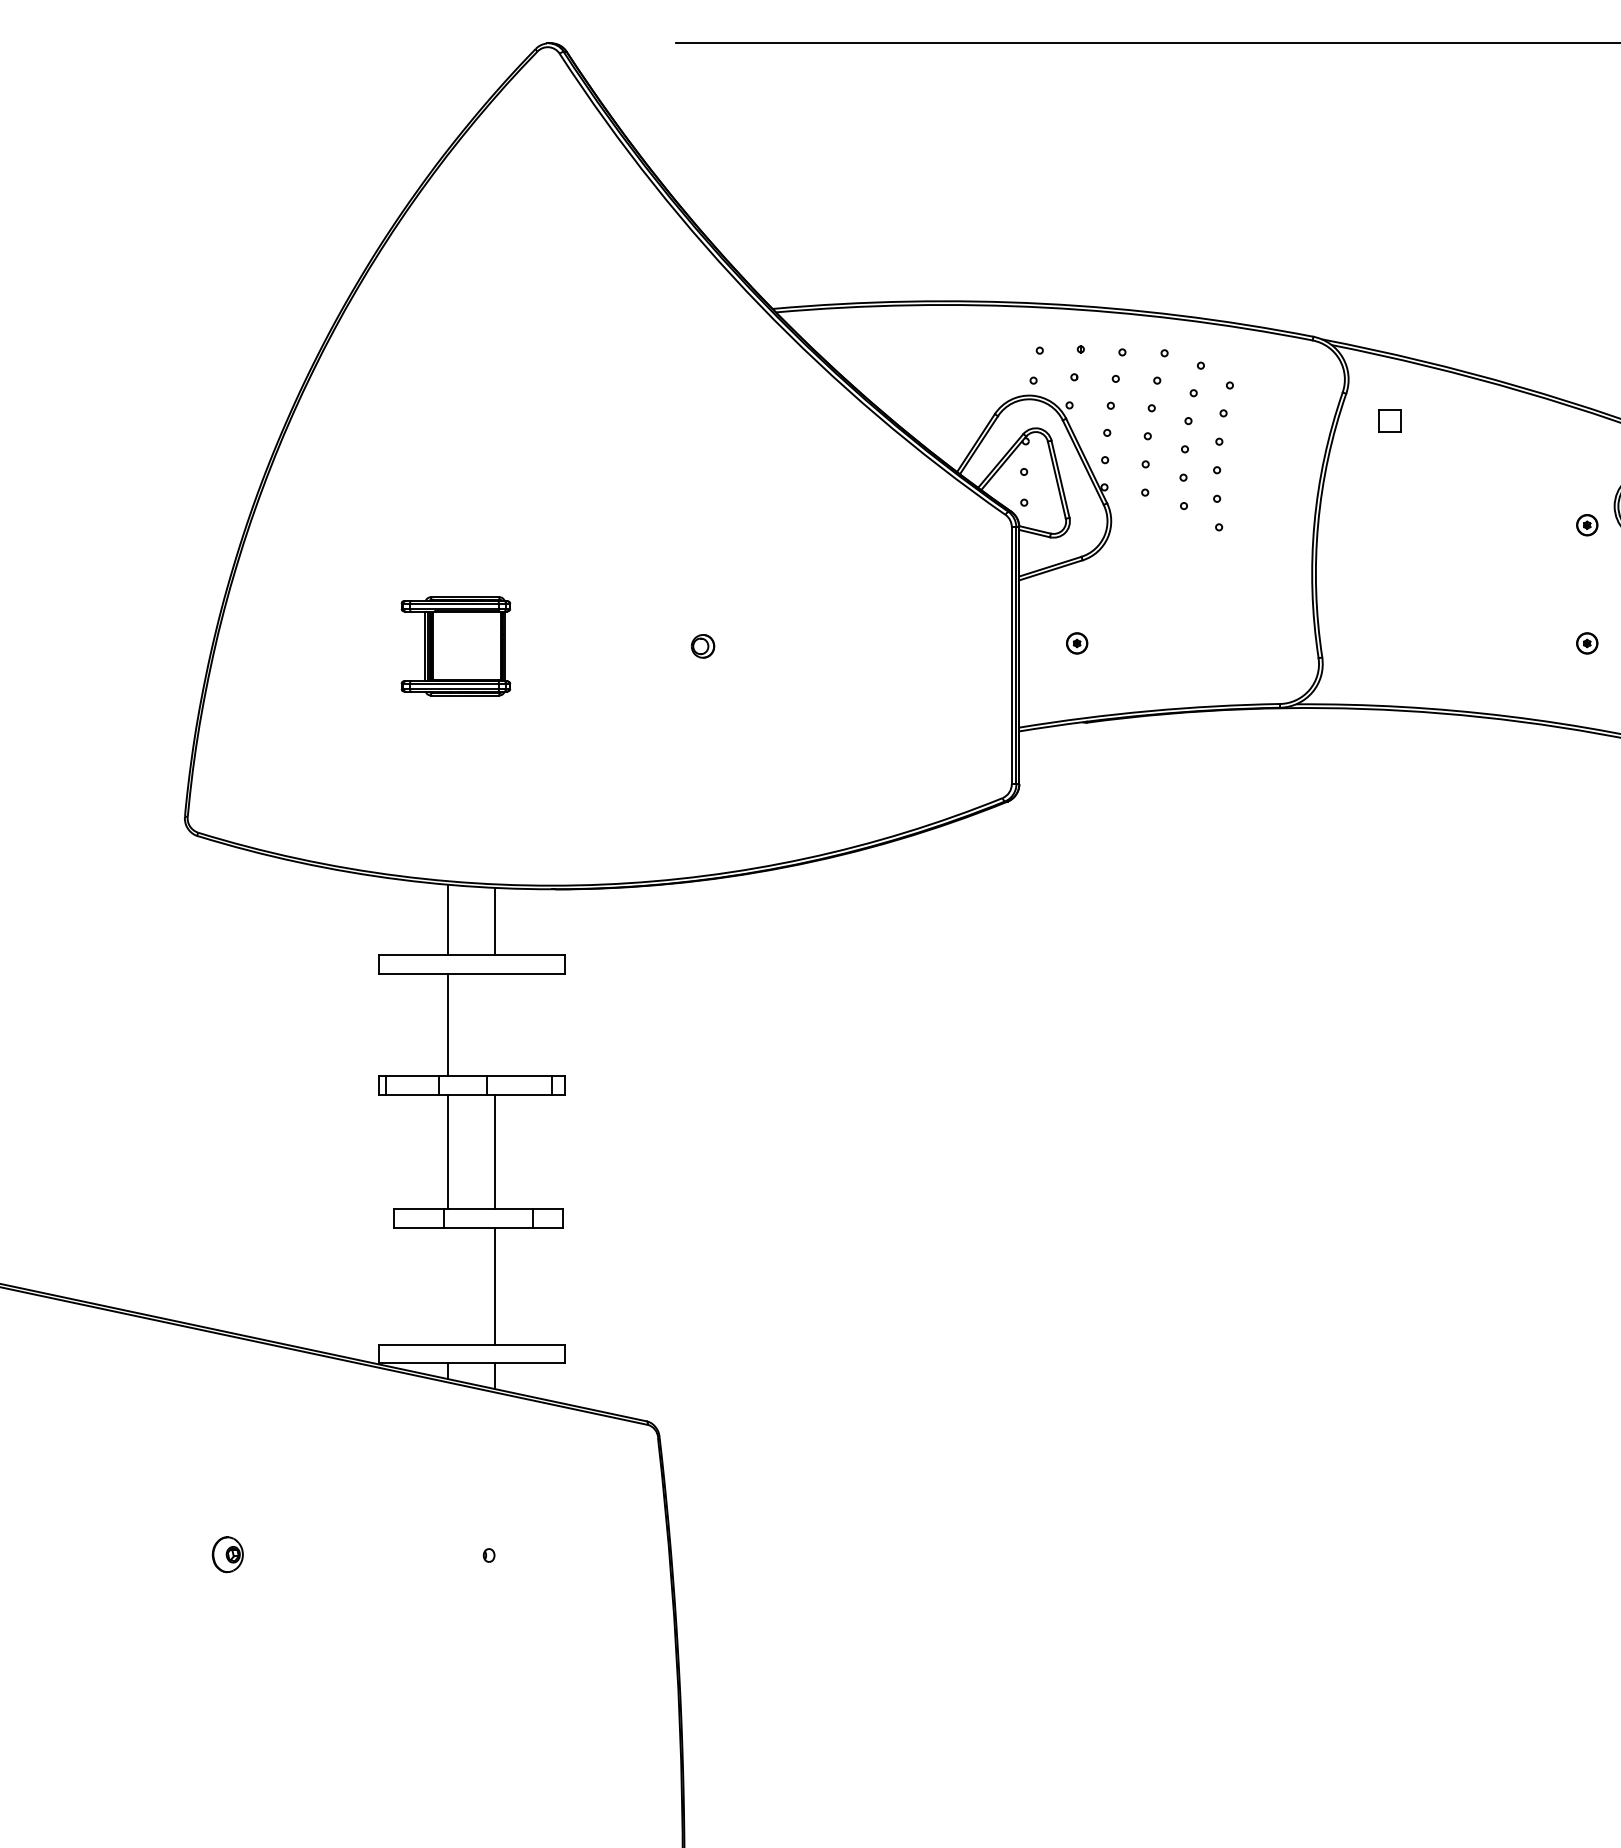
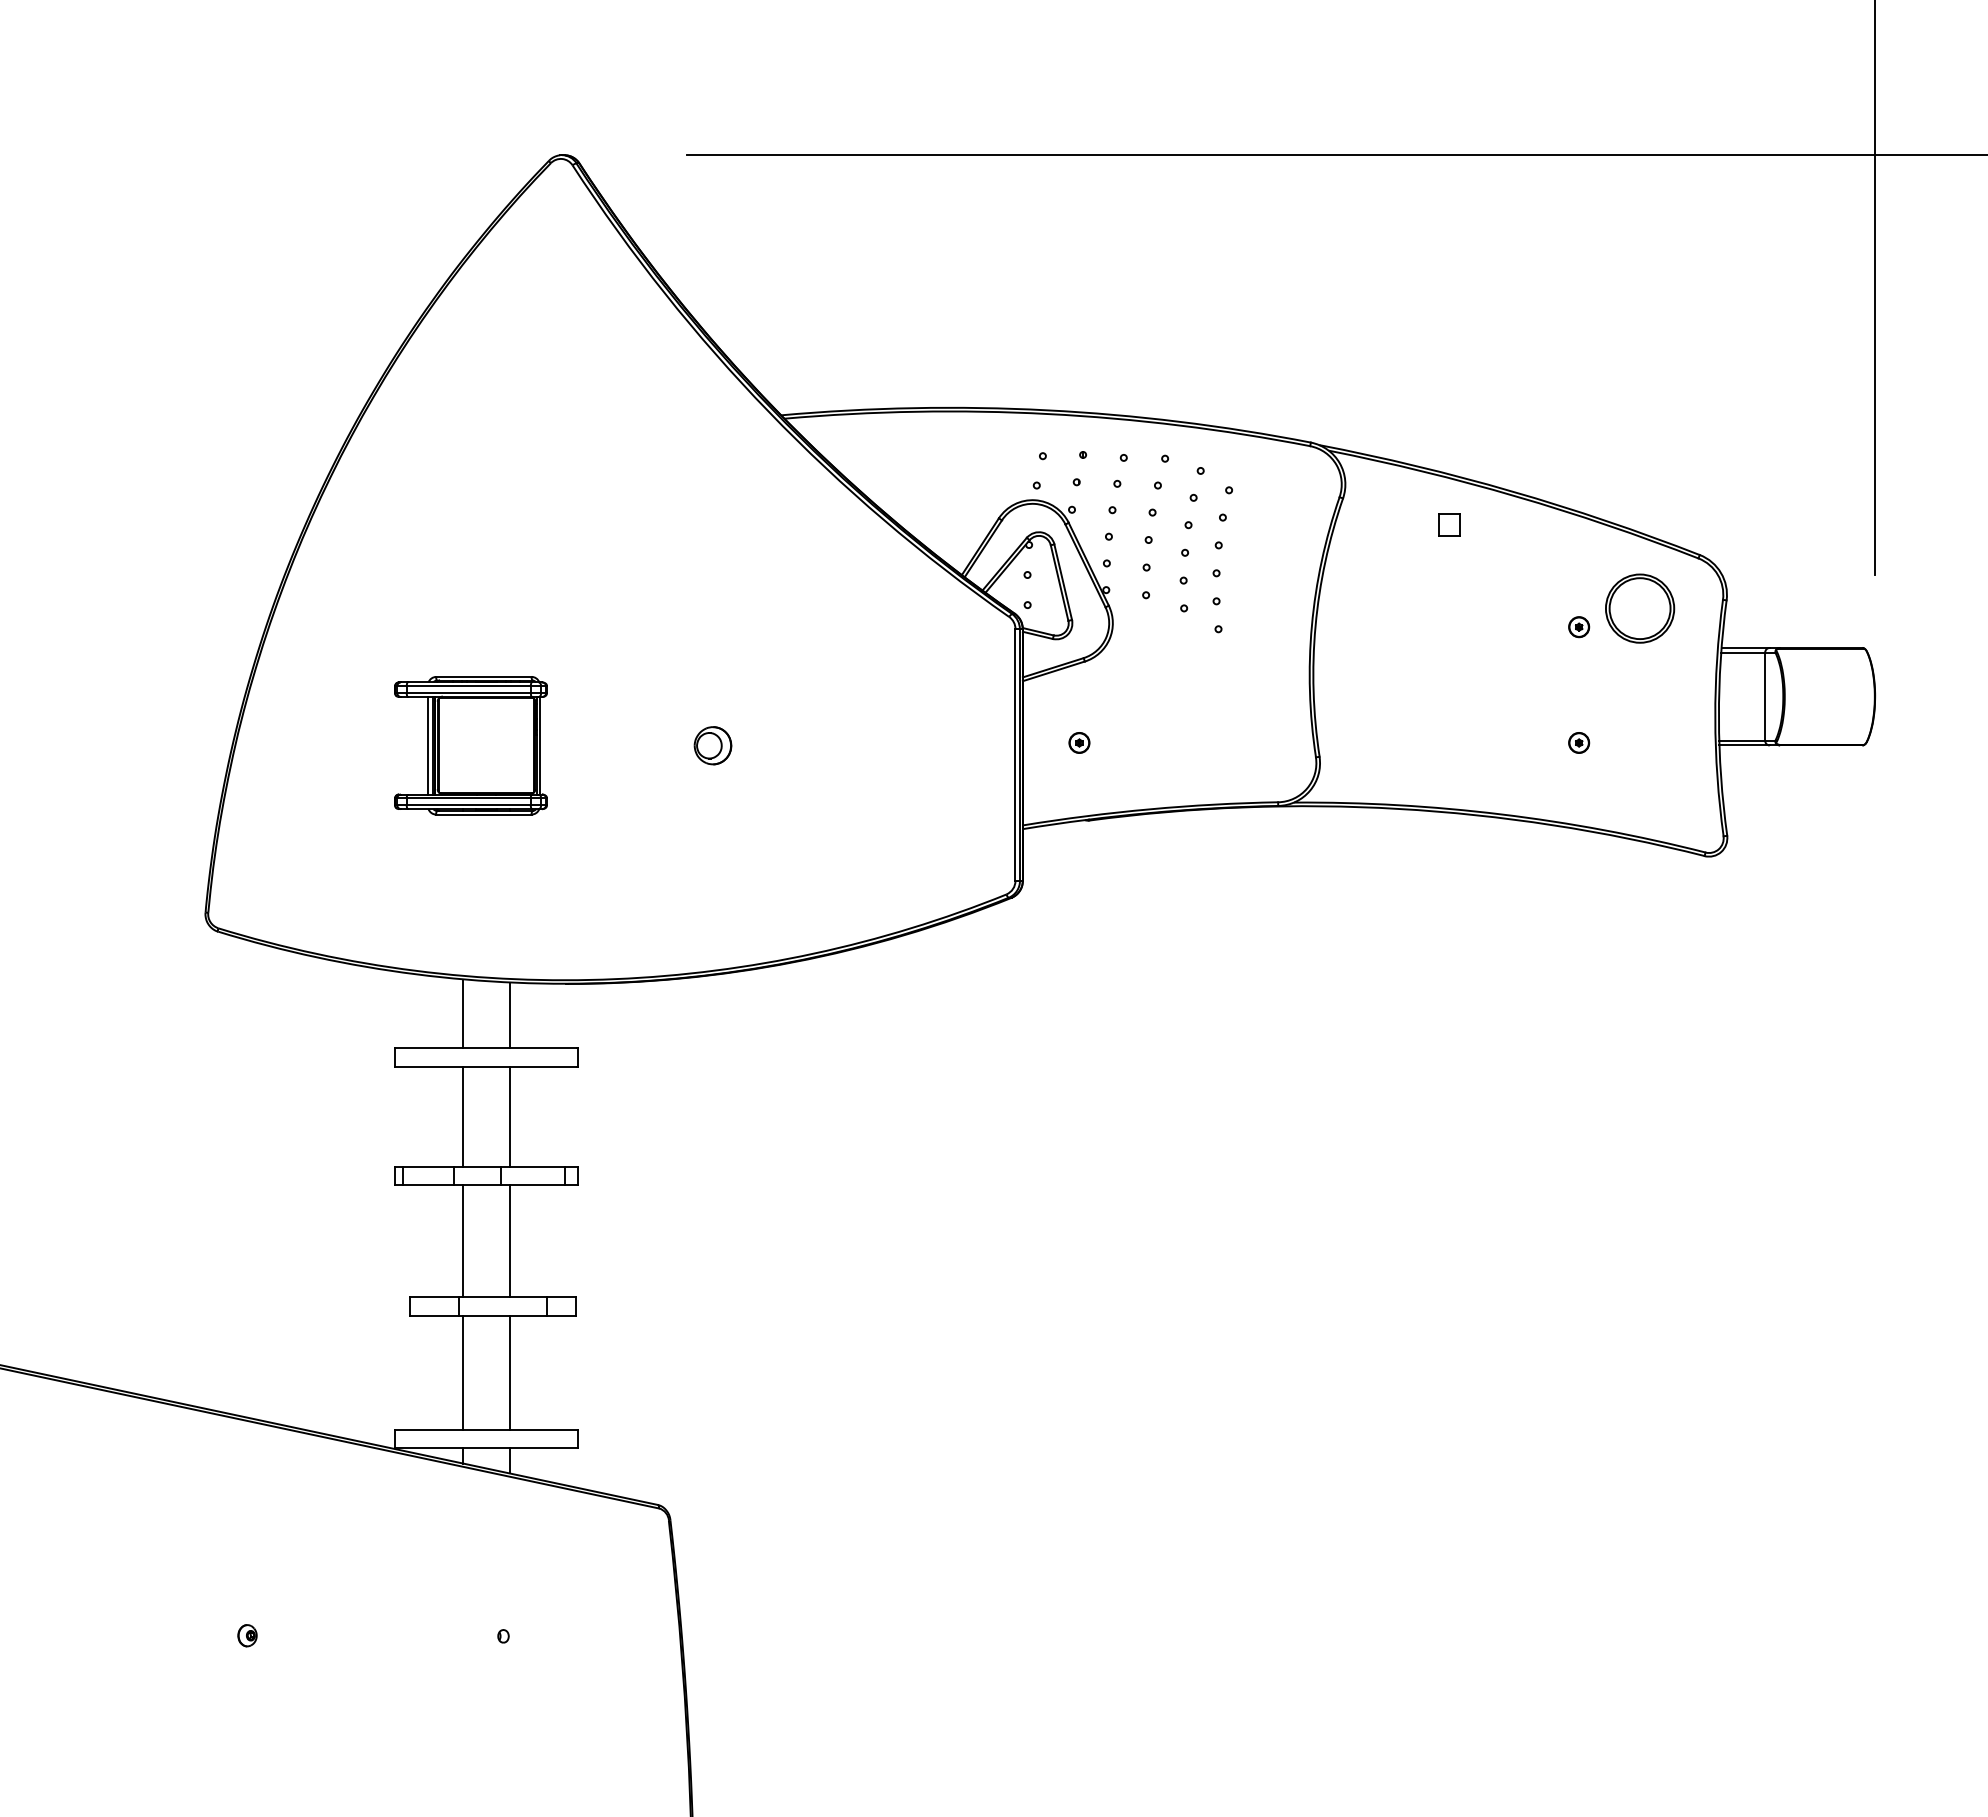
part: (1389, 420) -> (1449, 524), moved
part: (455, 646) -> (470, 745), size x1.43
part: (702, 646) -> (712, 745), size x1.67
line: (495, 1024) -> (509, 1116), added
line: (448, 1286) -> (463, 1372), added
part: (227, 1554) -> (247, 1635), size x0.62

